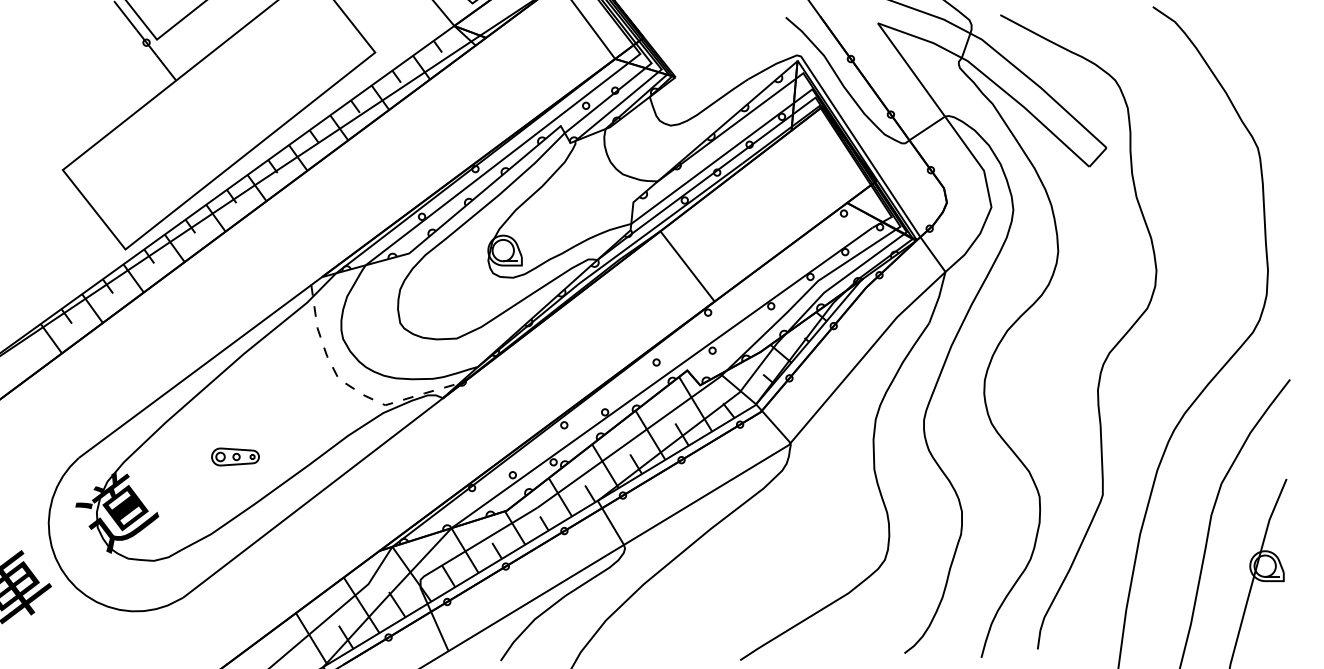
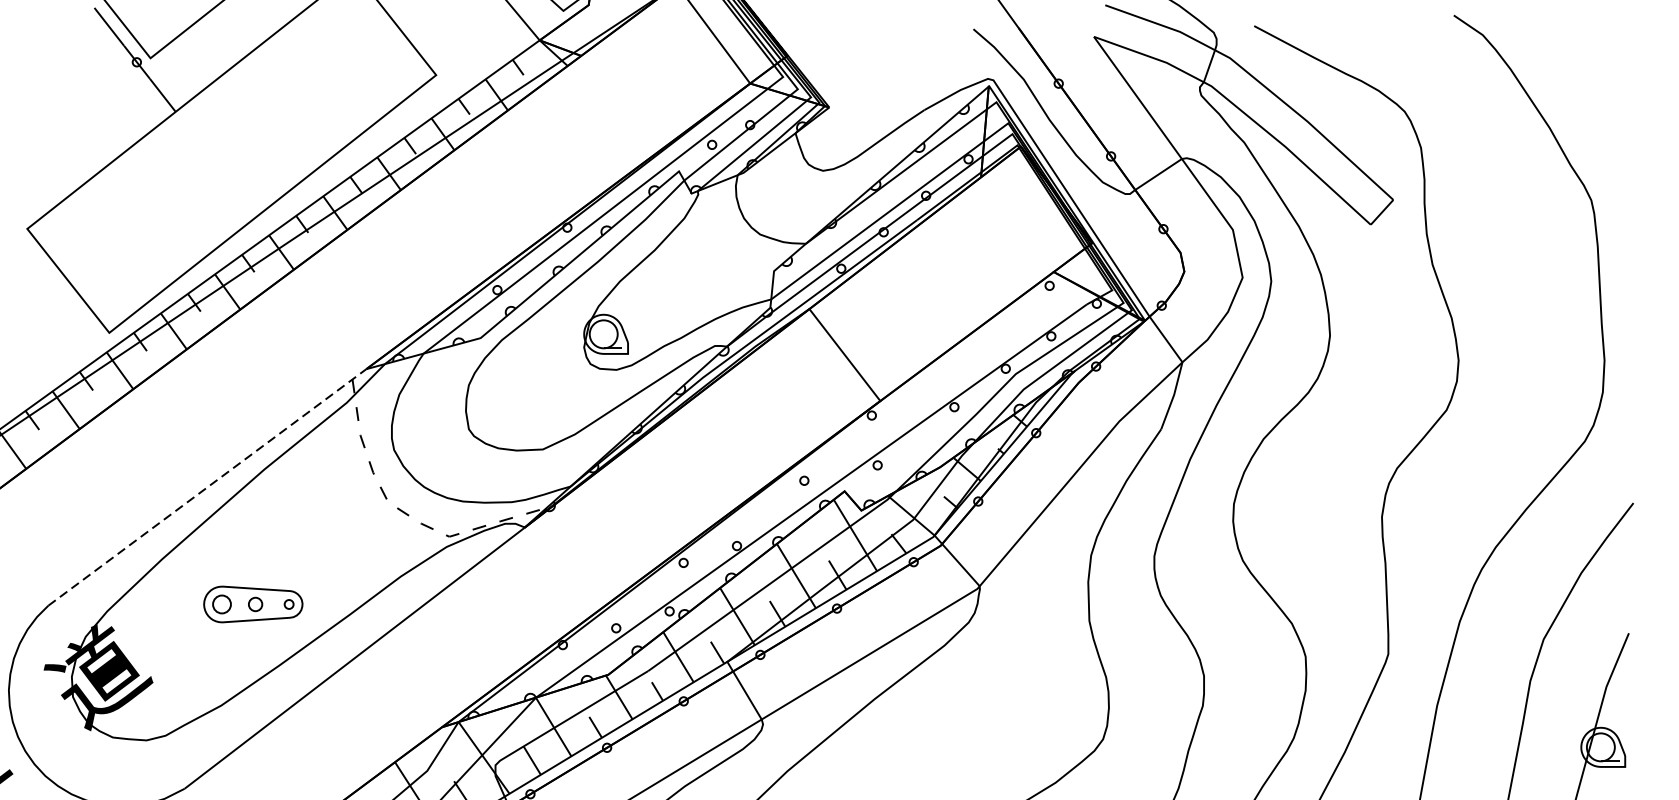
line: (200, 367) -> (207, 487), solid -> dashed
part: (235, 456) -> (253, 603), size x1.6

